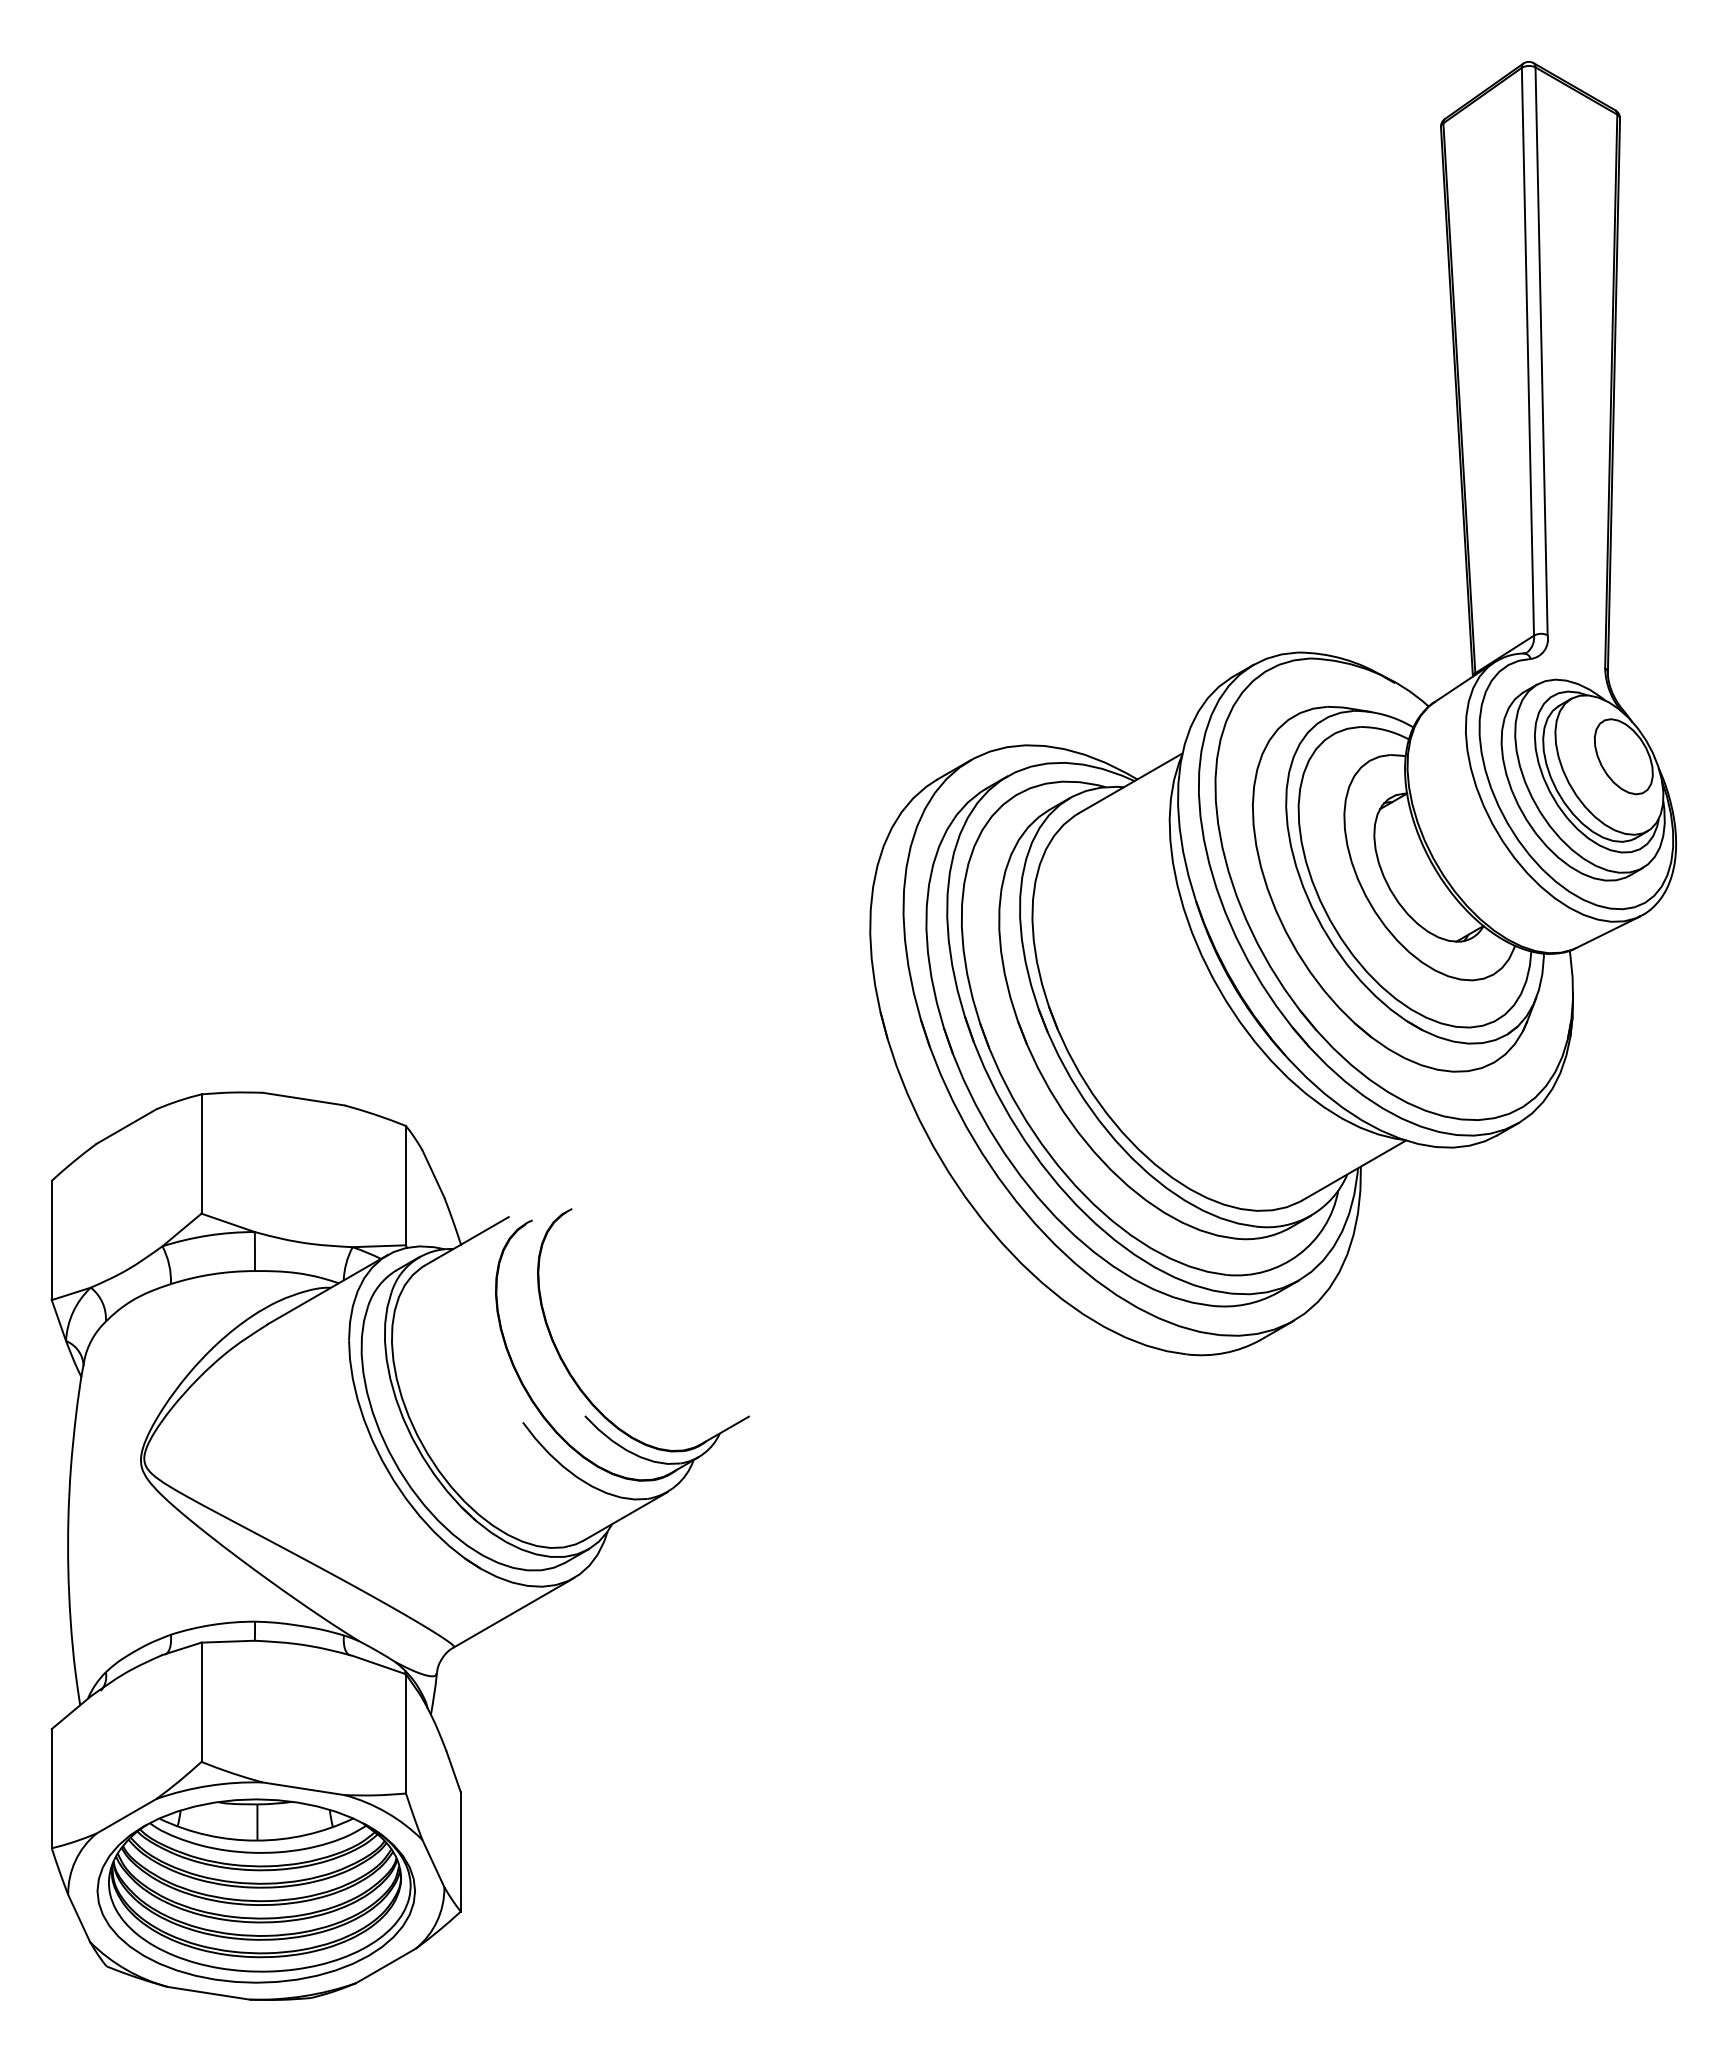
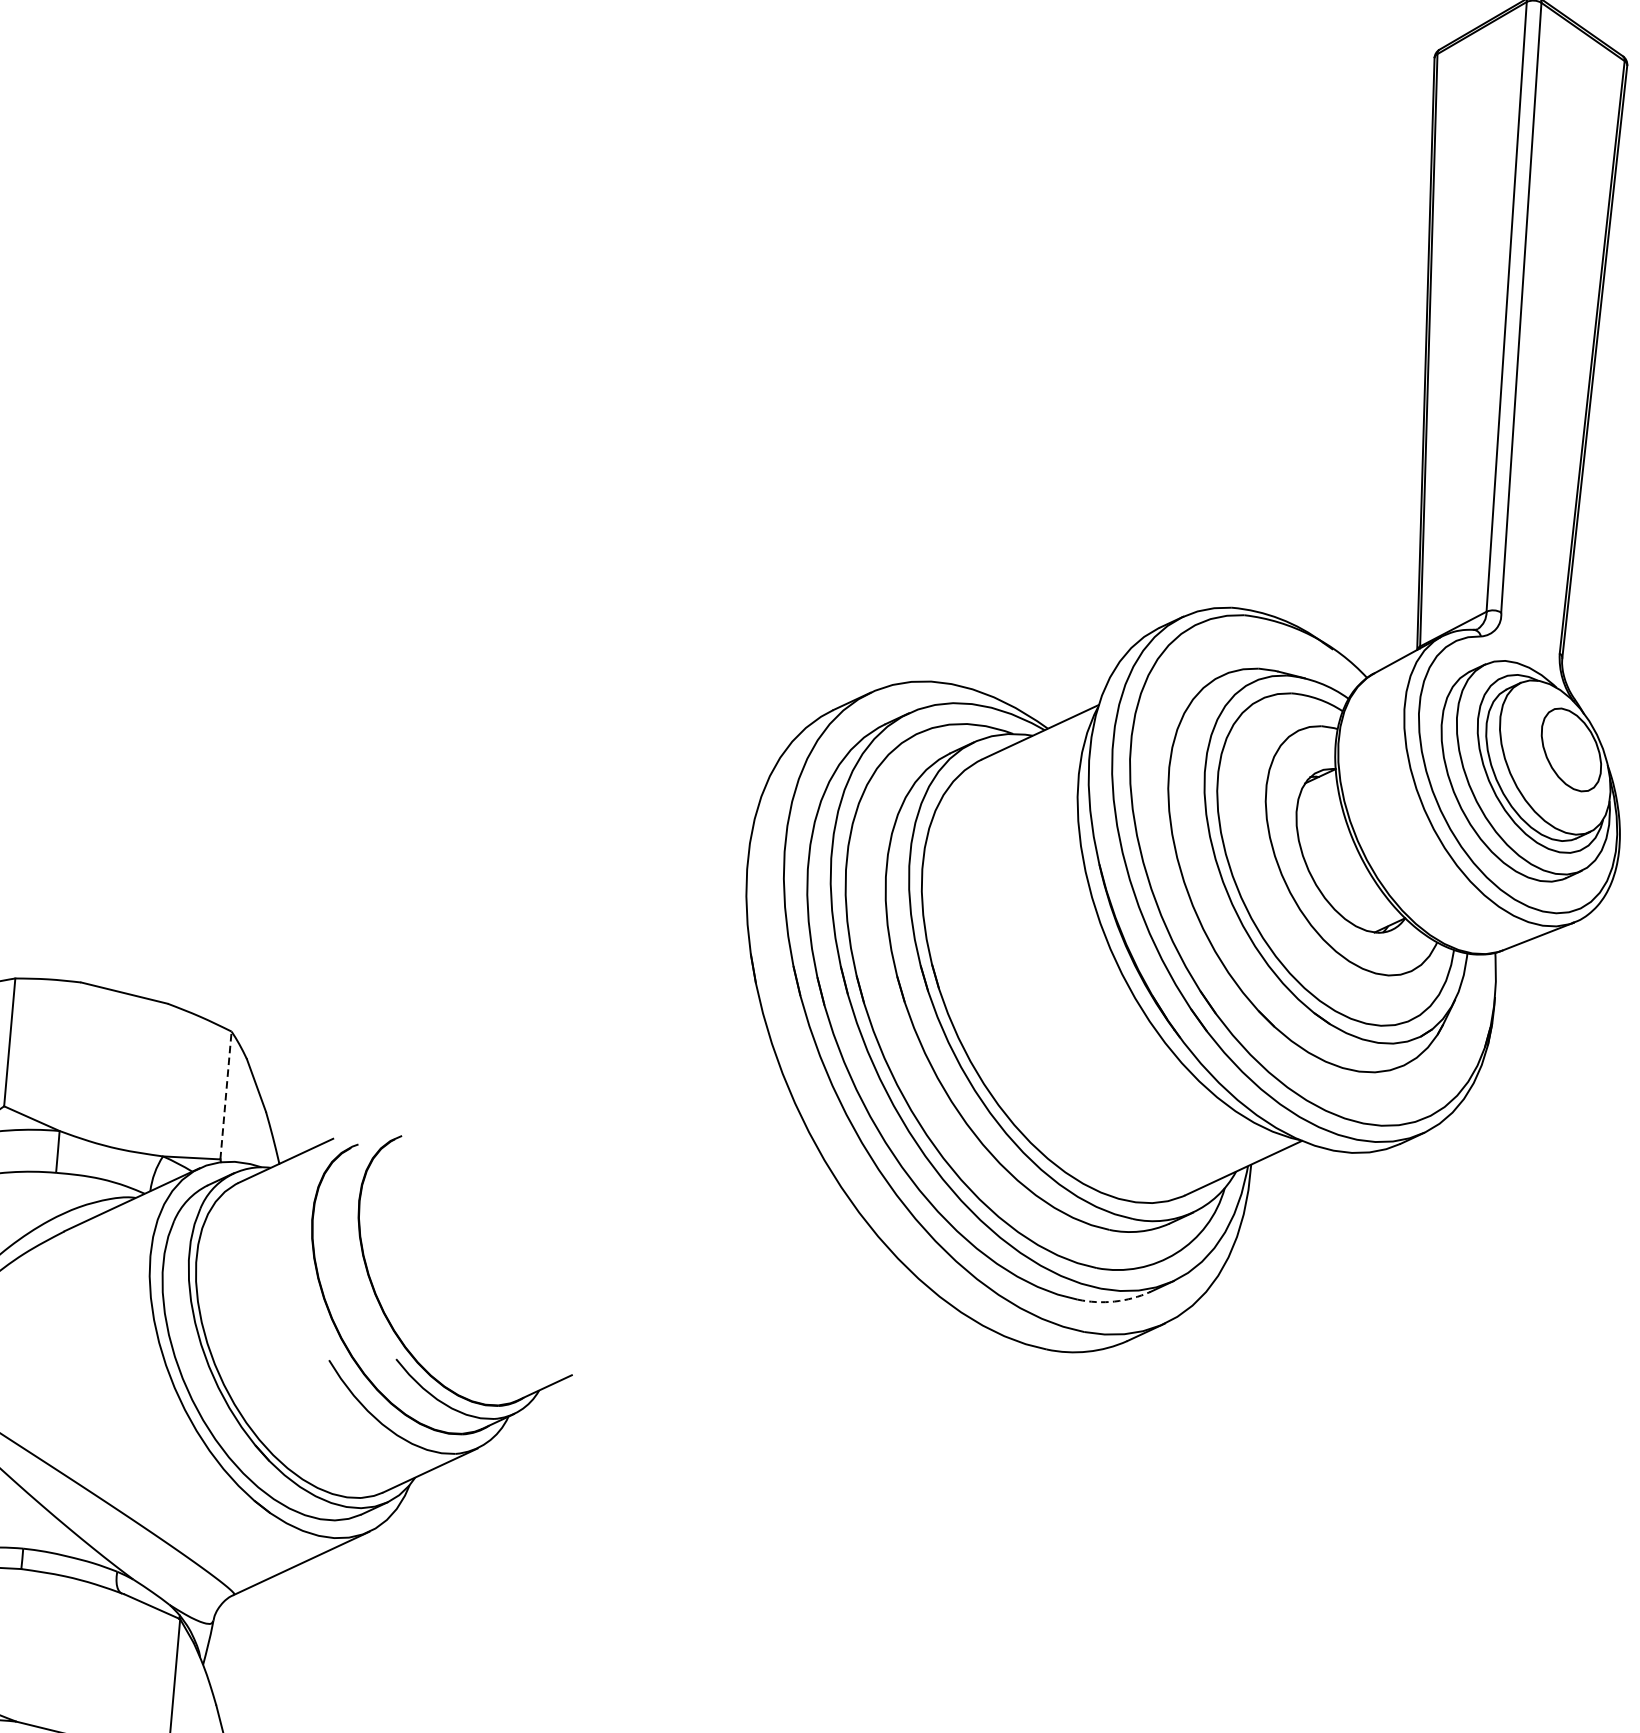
line: (406, 1185) -> (226, 1095), solid -> dashed
arc: (1245, 1304) -> (1114, 1301), solid -> dashed

